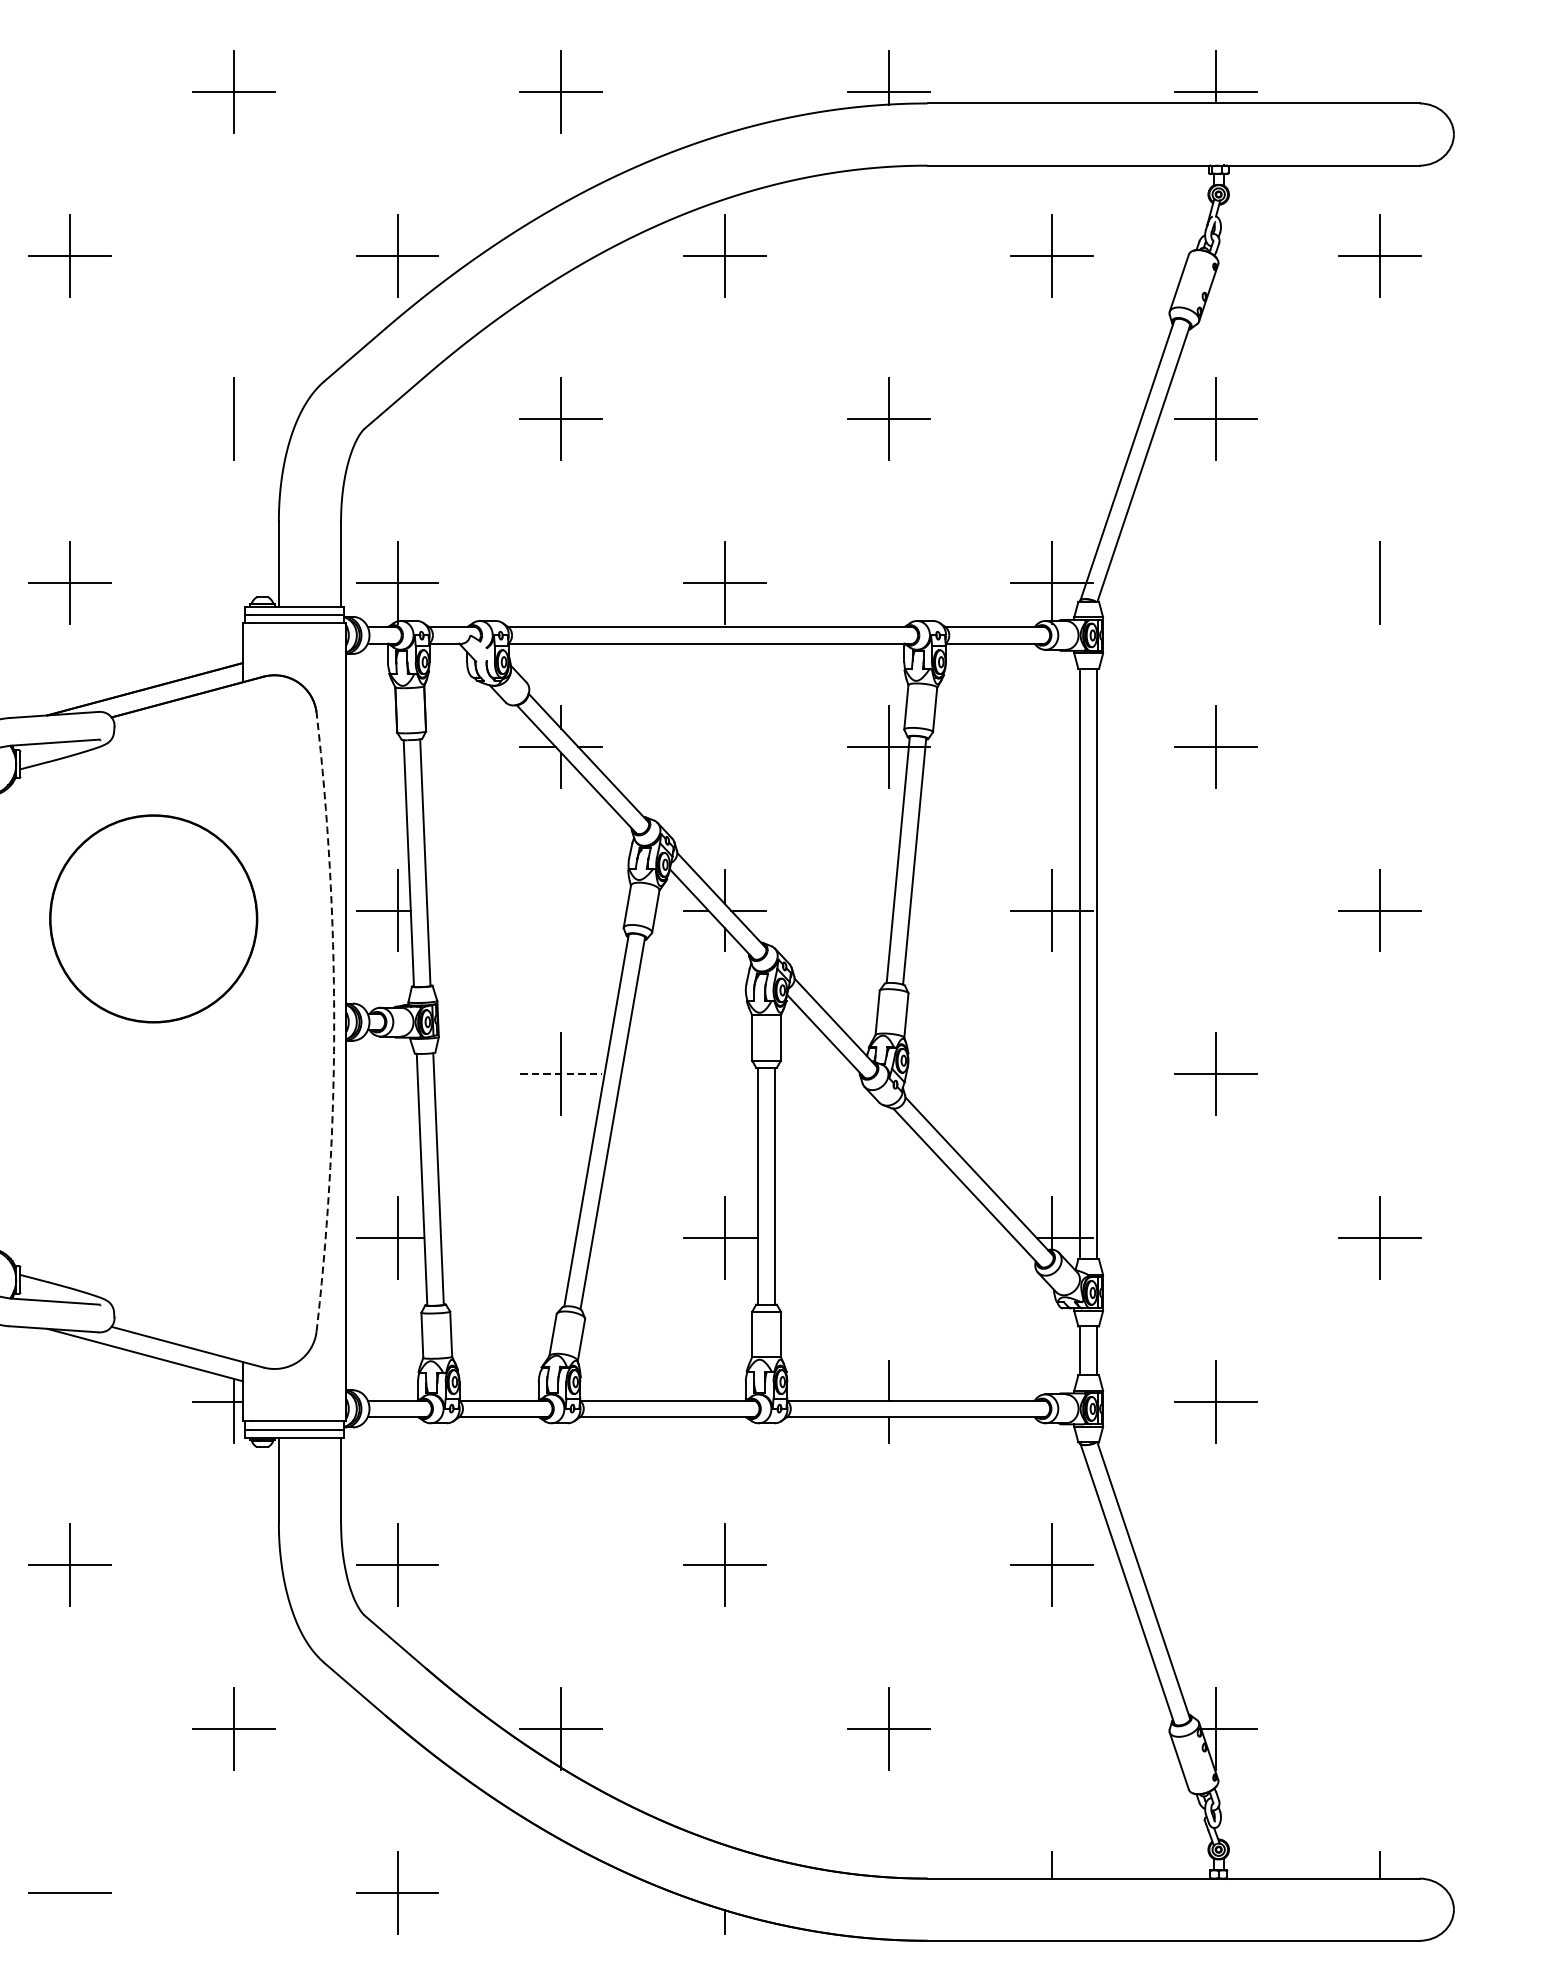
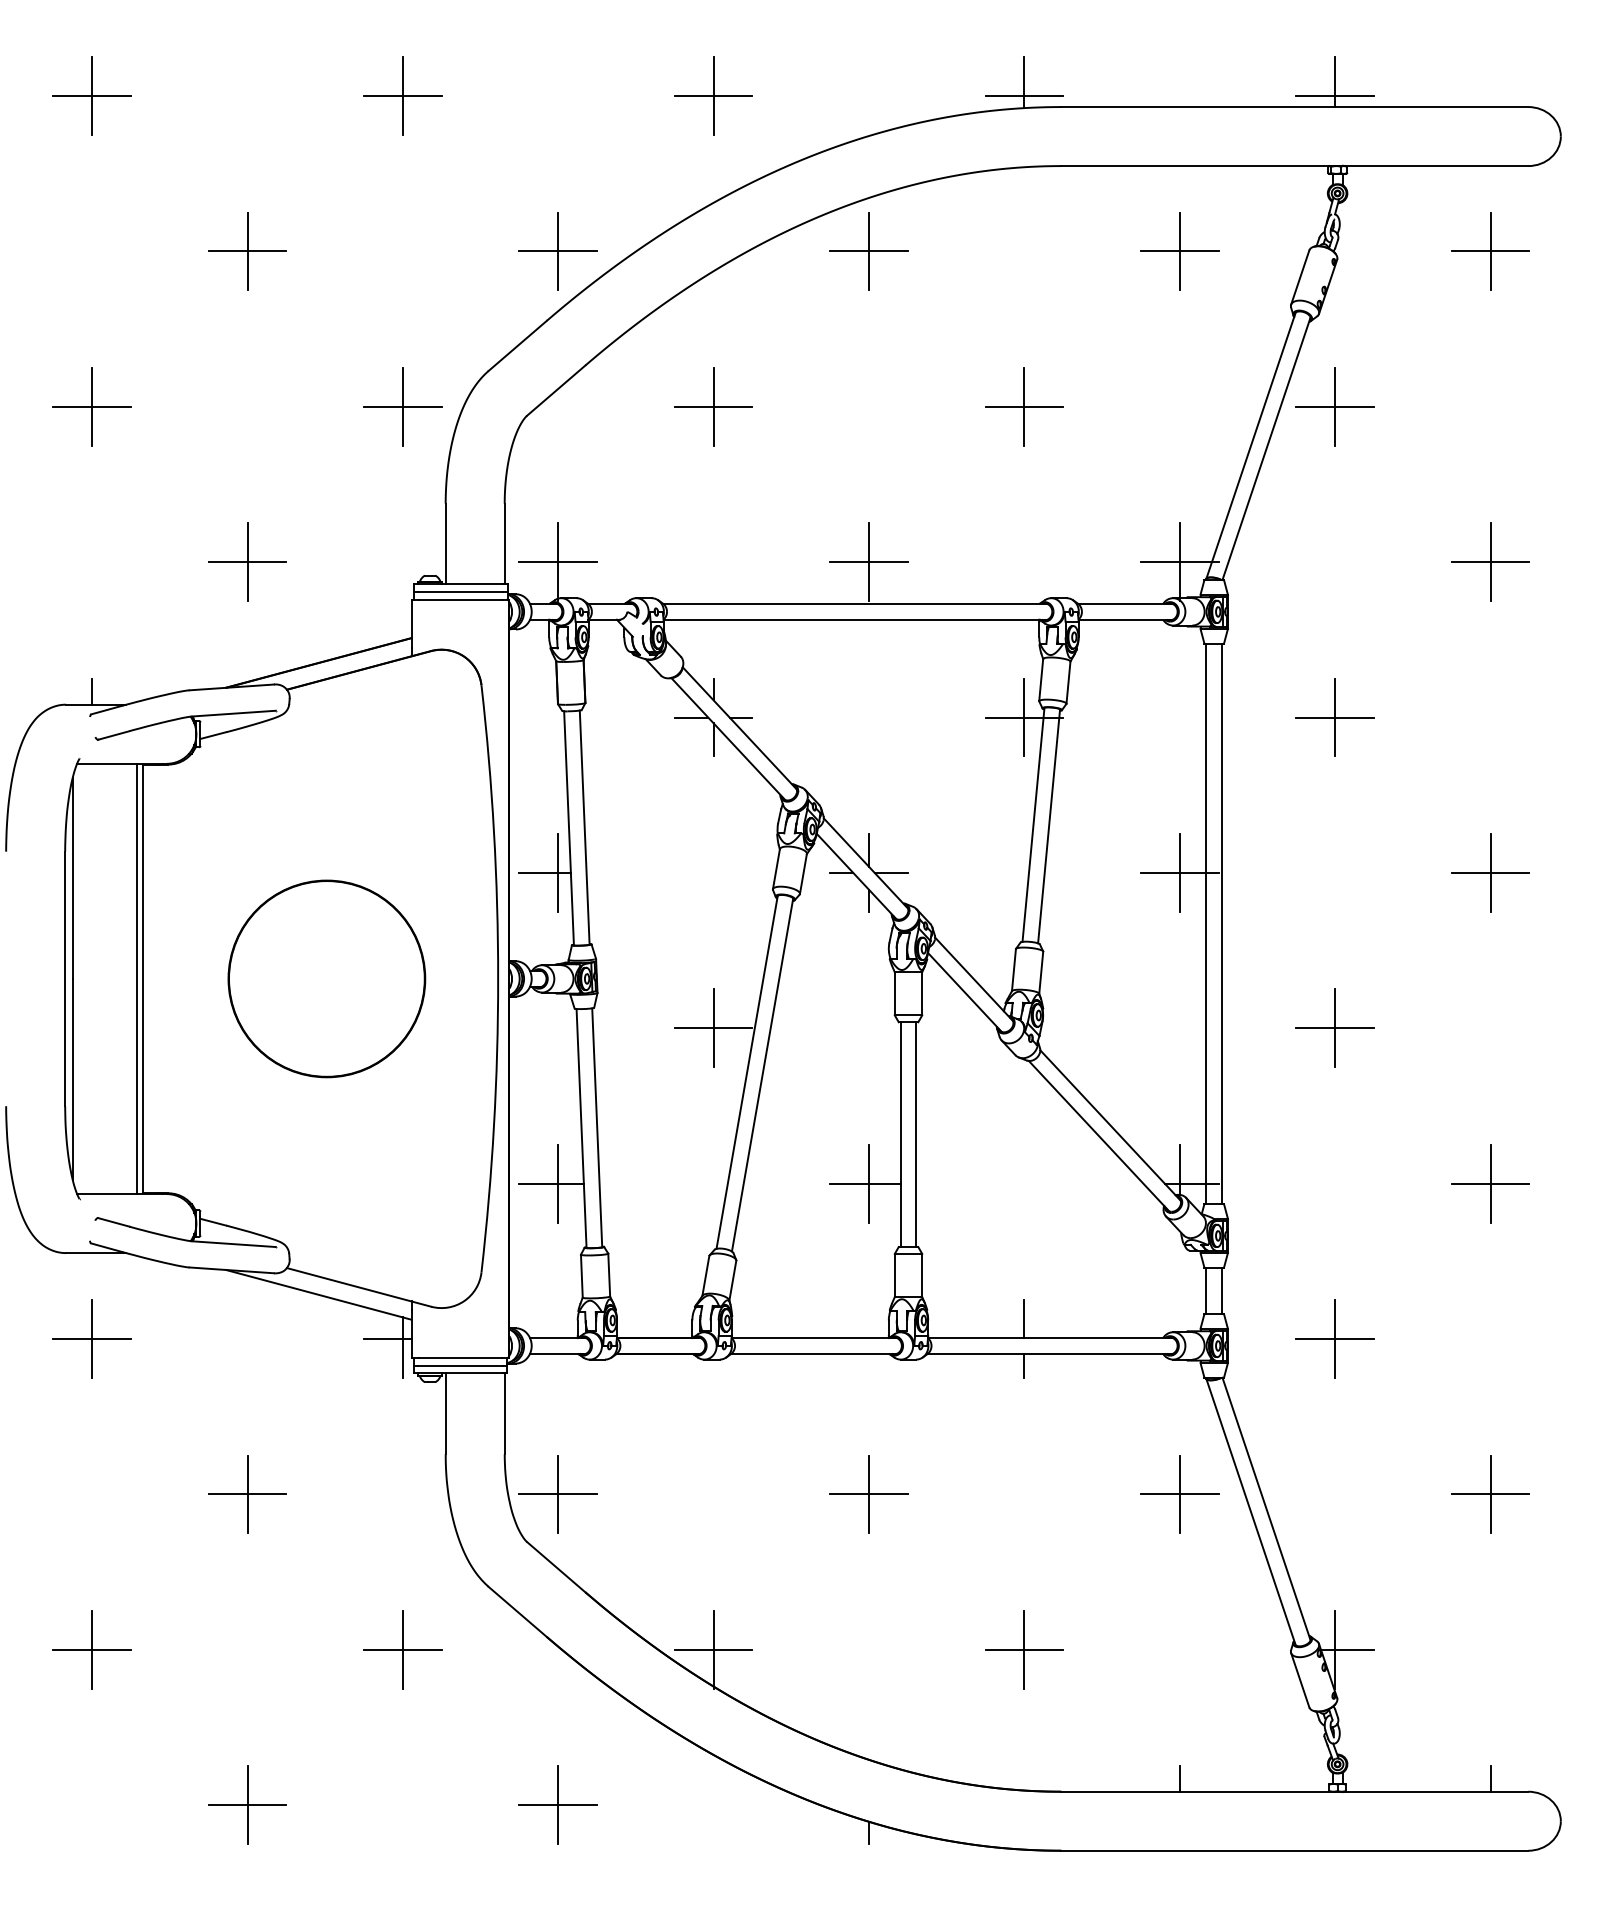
line: (233, 419) -> (402, 406), added
line: (1379, 583) -> (1490, 562), added
part: (153, 918) -> (326, 978), moved
arc: (334, 1021) -> (498, 978), dashed -> solid
line: (561, 1074) -> (713, 1028), dashed -> solid
part: (1379, 1565) -> (1490, 1494), added
line: (70, 1893) -> (247, 1805), added

